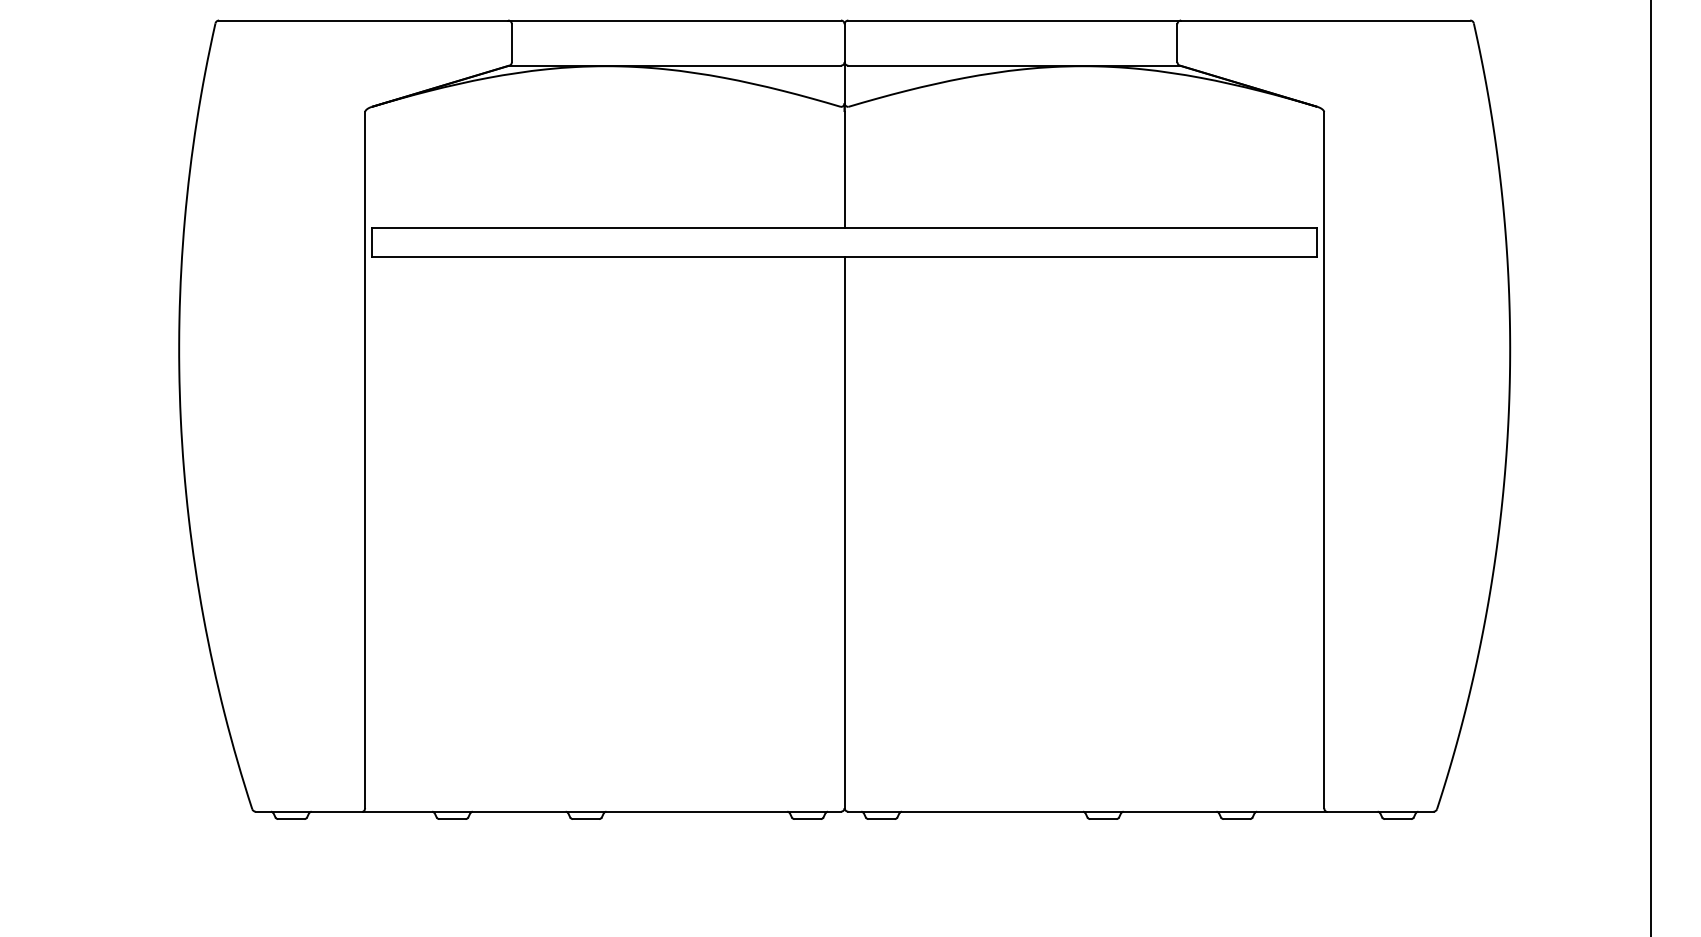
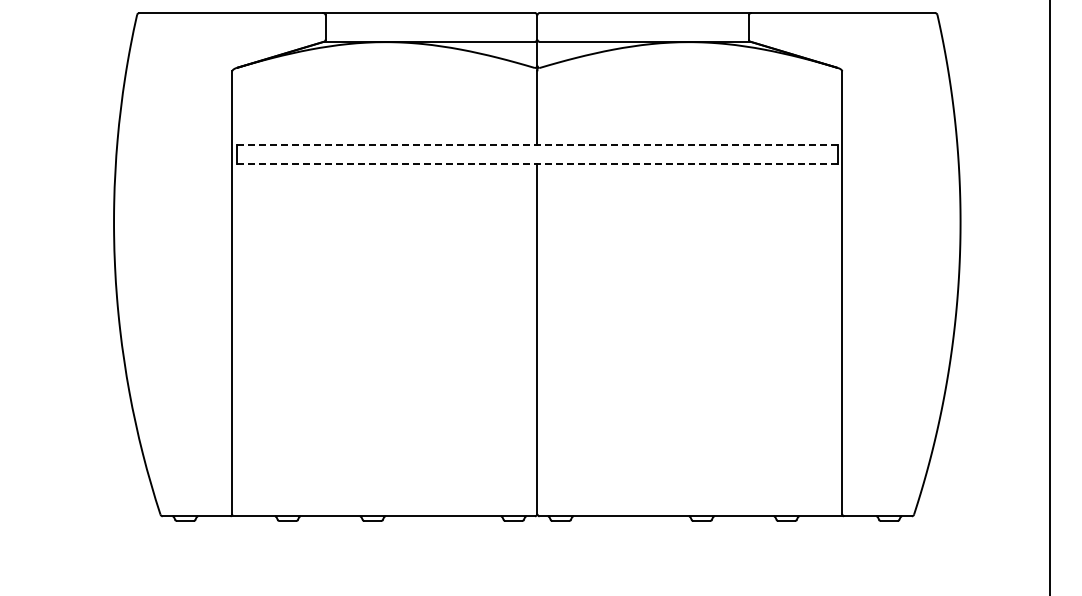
line: (844, 227) -> (537, 144), solid -> dashed
line: (844, 257) -> (537, 163), solid -> dashed

